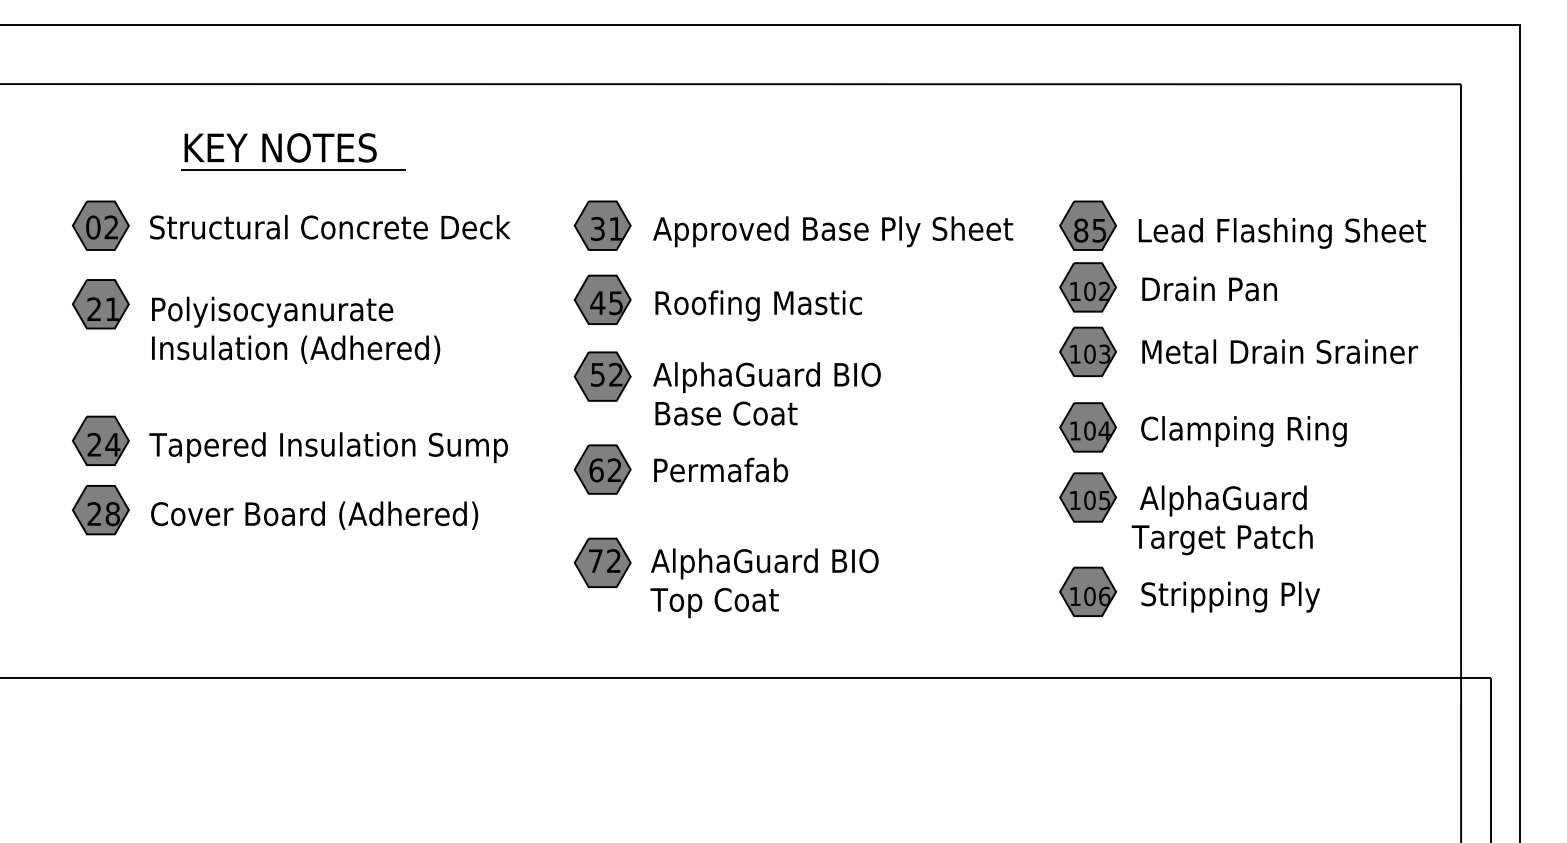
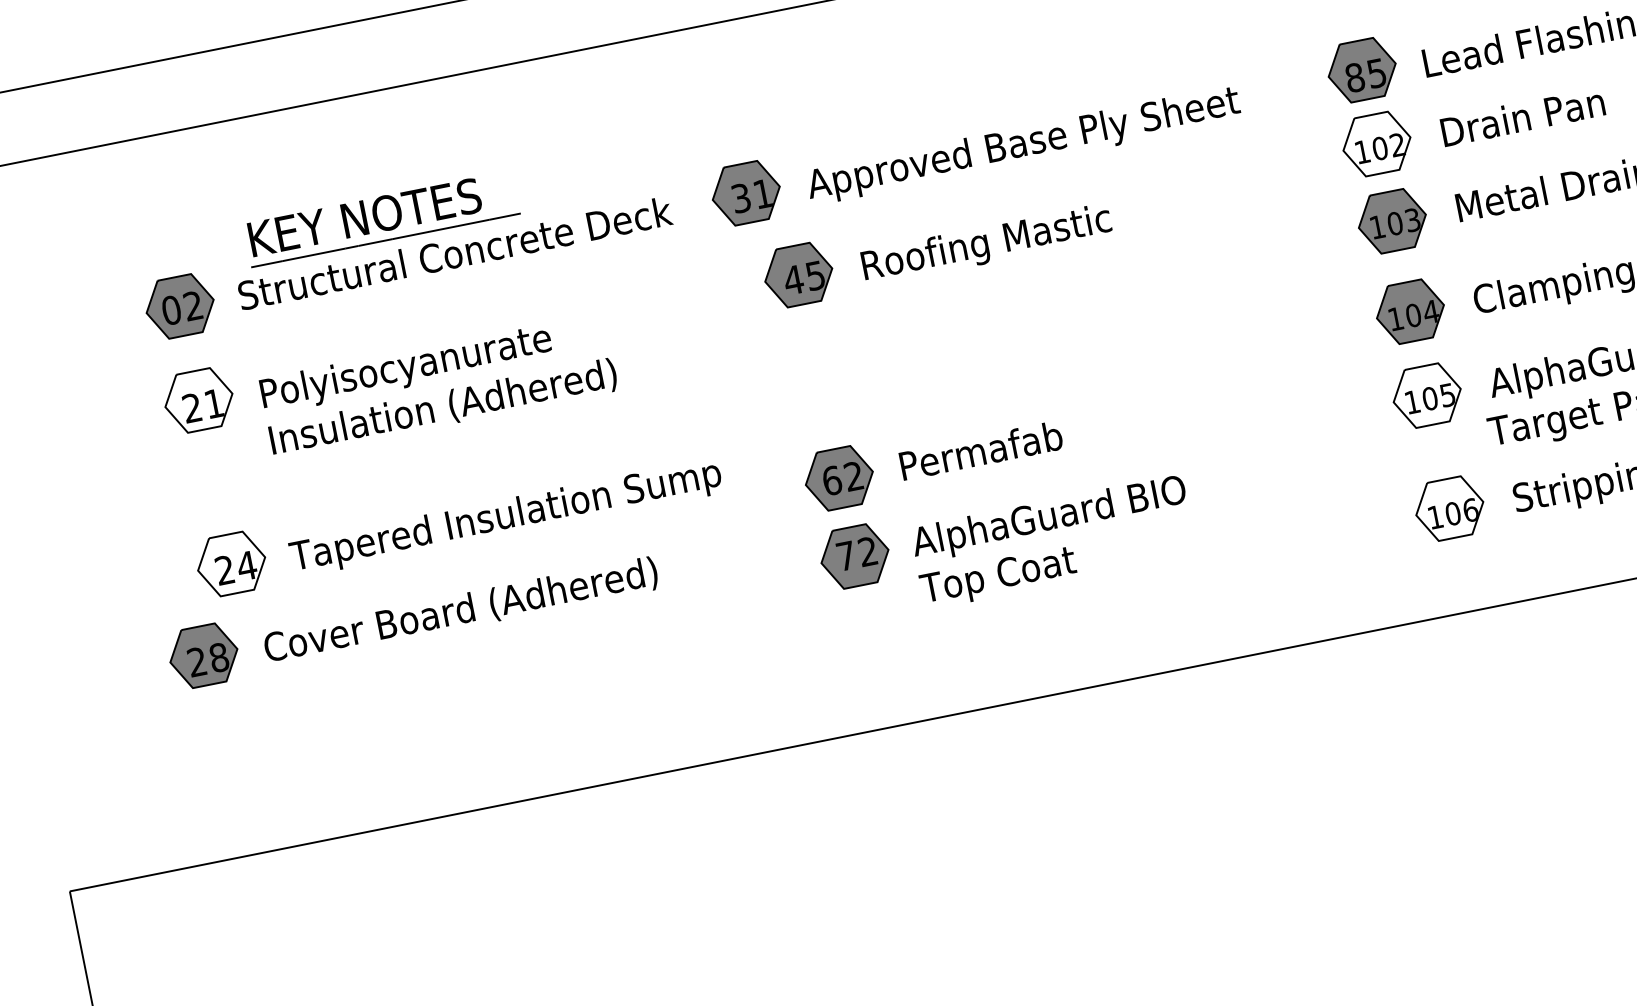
part: (293, 151) -> (381, 218), moved
part: (793, 225) -> (974, 147), moved
fill: (1088, 287) -> (1377, 144), removed
fill: (100, 304) -> (198, 400), removed
part: (726, 388) -> (968, 351), removed
fill: (100, 440) -> (231, 563), removed
fill: (1088, 497) -> (1427, 395), removed
part: (275, 510) -> (413, 614), moved
part: (725, 577) -> (1005, 544), moved
fill: (1088, 591) -> (1450, 508), removed

